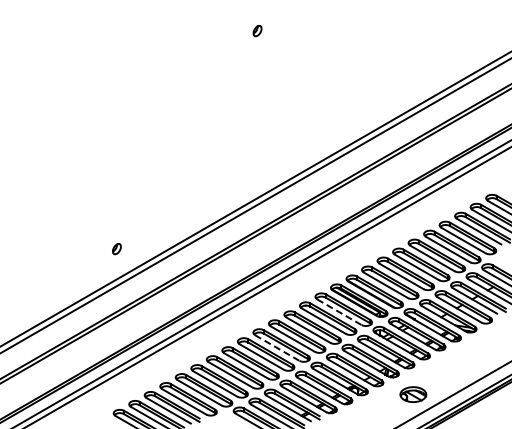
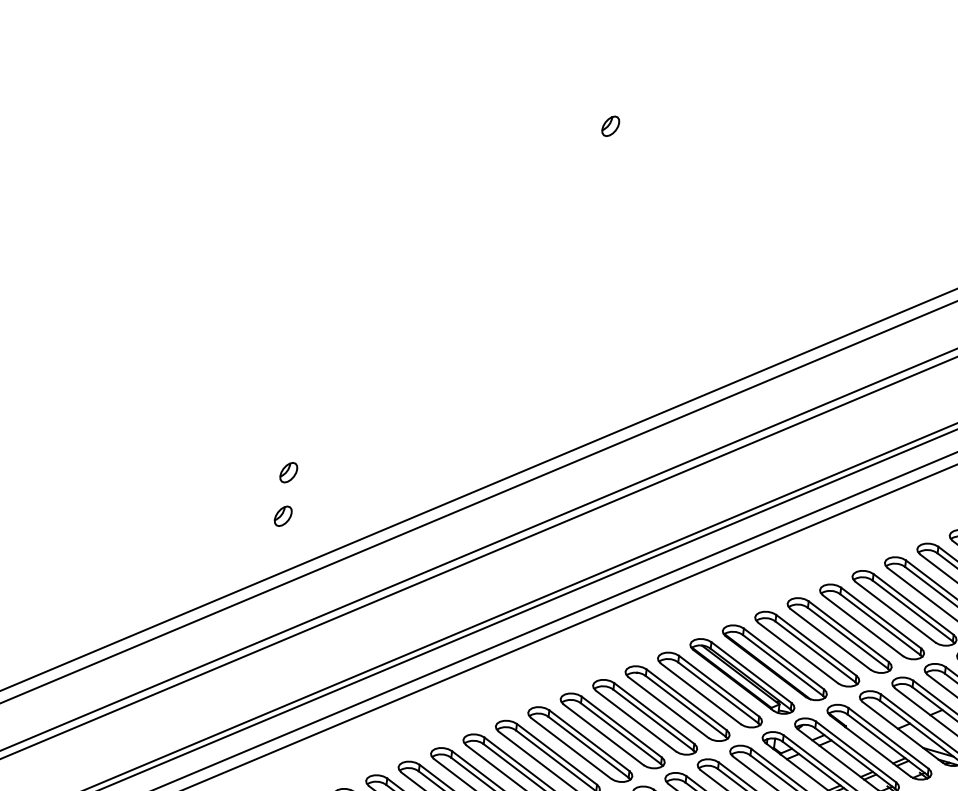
part: (116, 226) -> (287, 472), added
line: (339, 312) -> (701, 694), dashed -> solid
line: (277, 348) -> (571, 749), dashed -> solid

